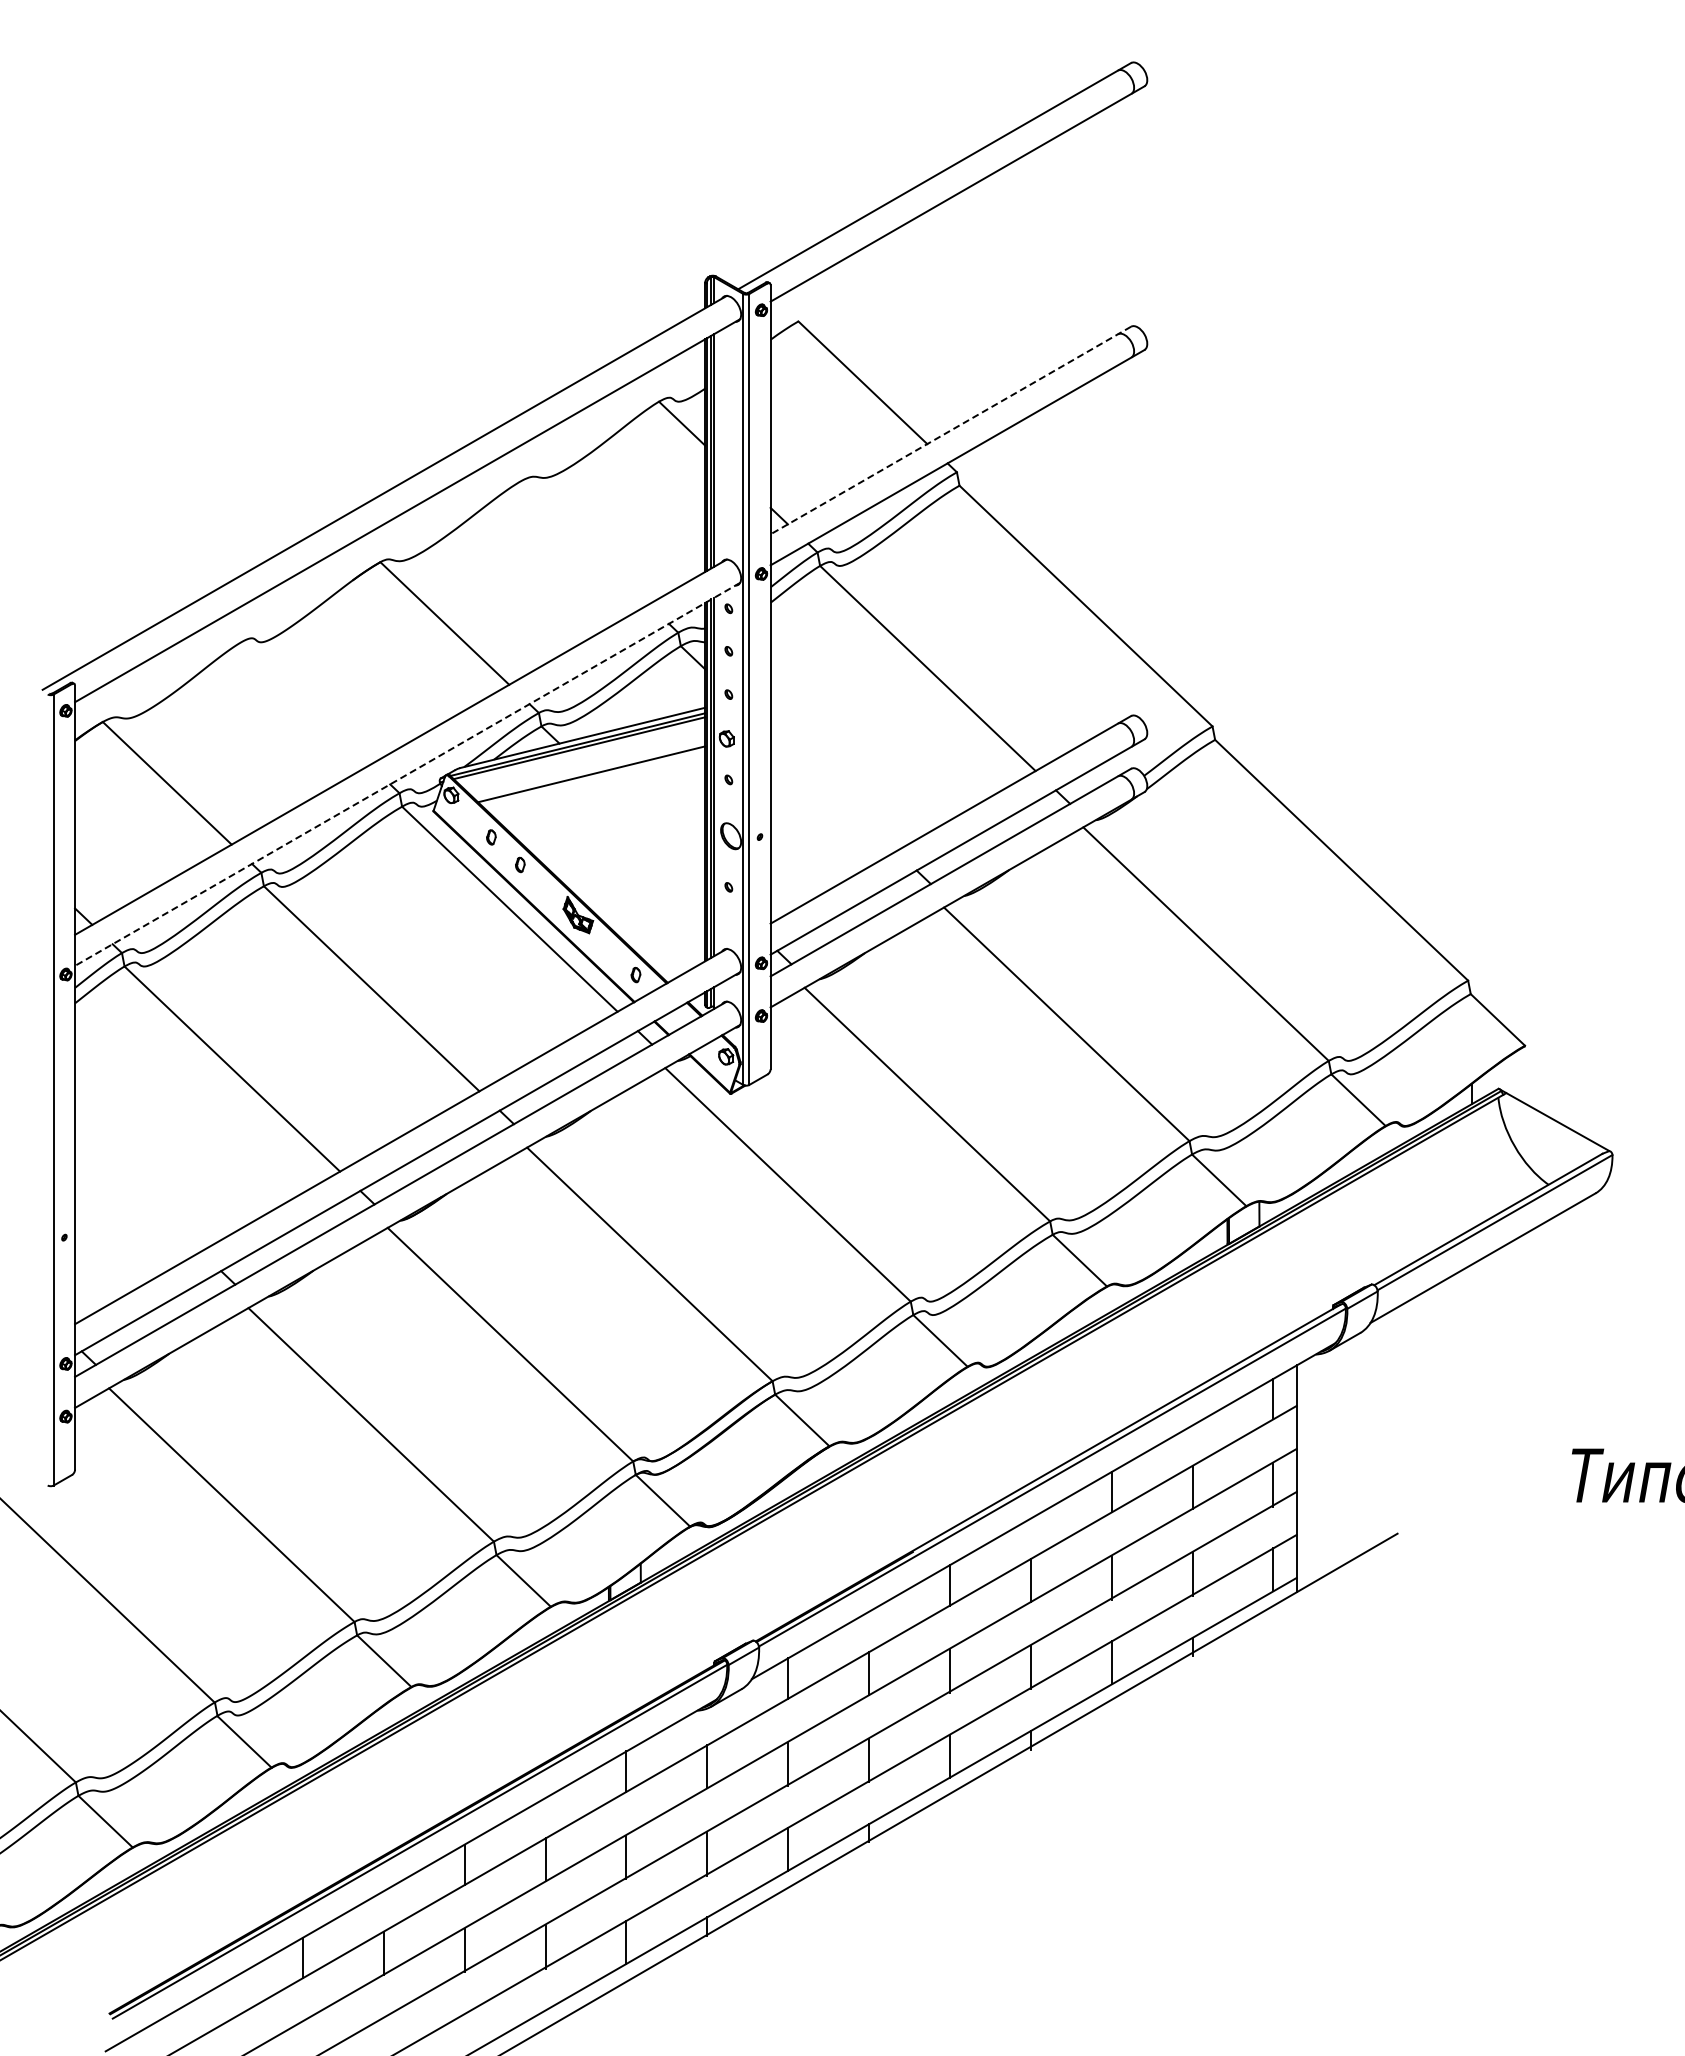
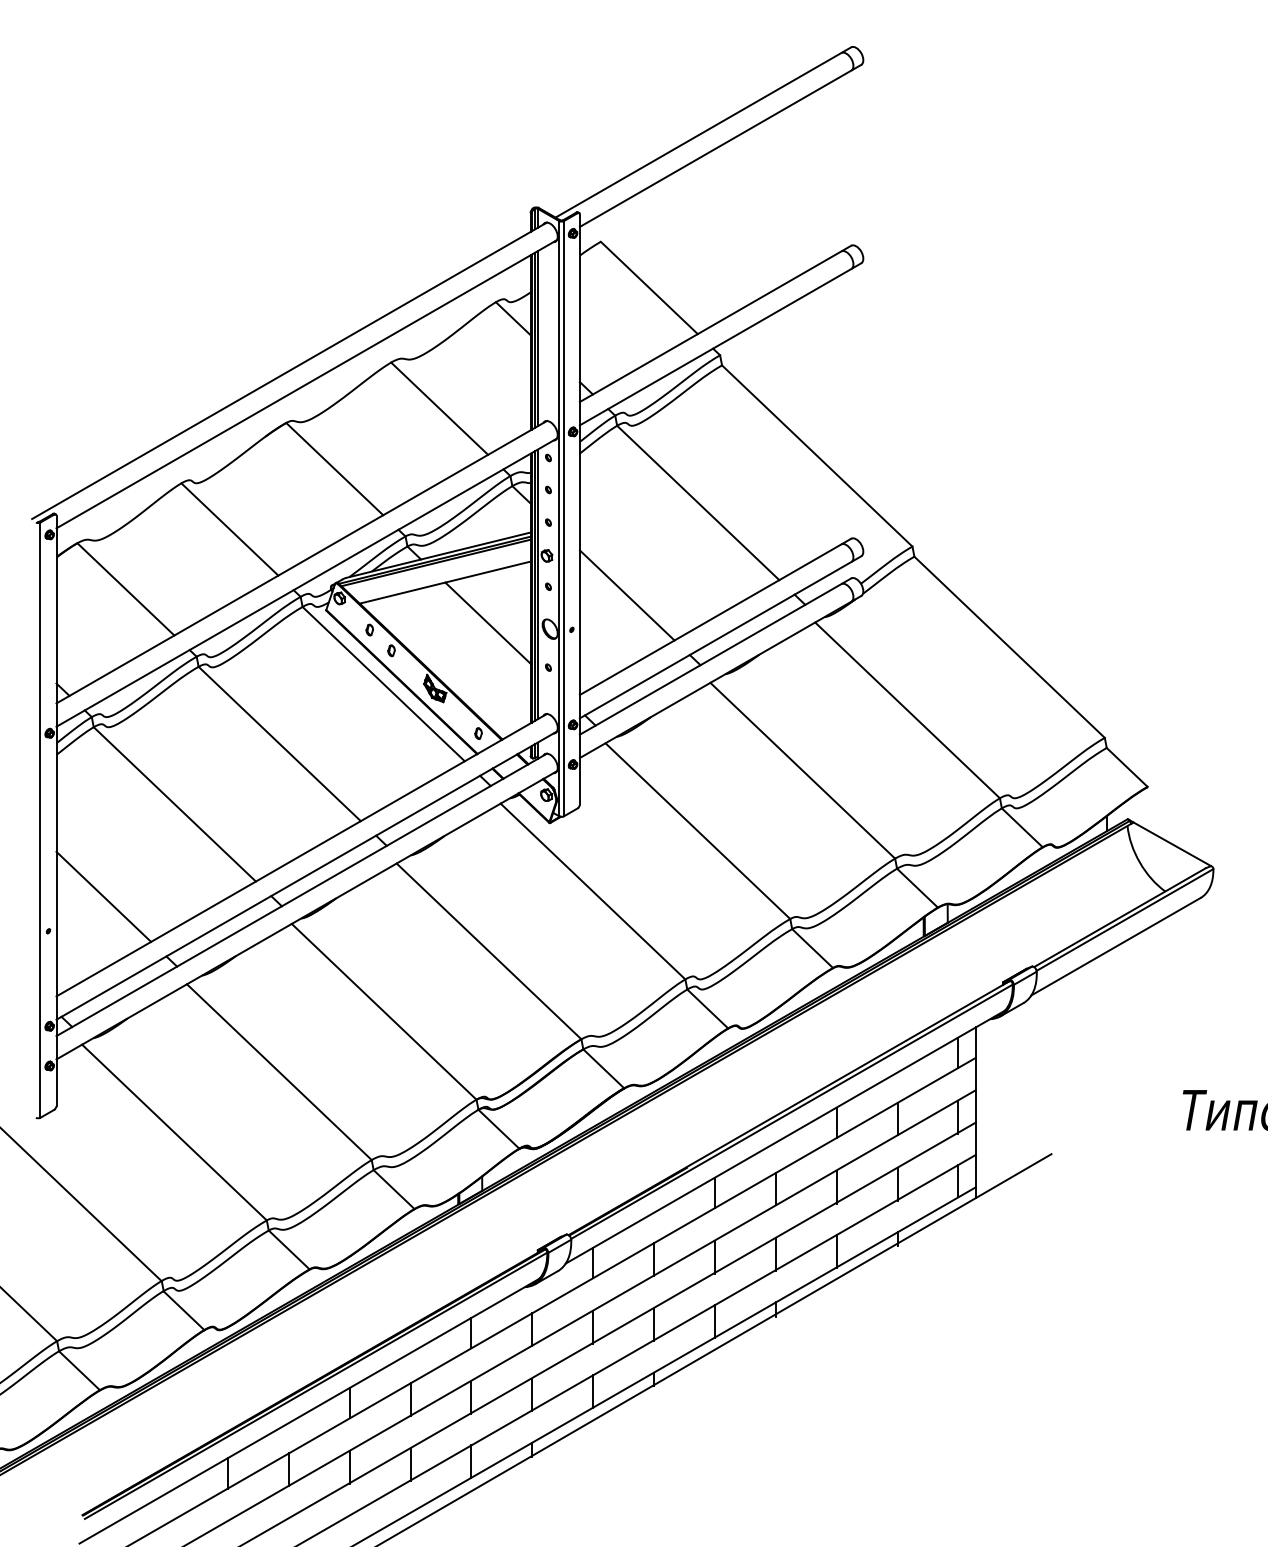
line: (950, 430) -> (715, 323), dashed -> solid
line: (583, 542) -> (439, 408), added
line: (305, 703) -> (229, 529), added
line: (407, 774) -> (306, 582), dashed -> solid
line: (833, 791) -> (627, 595), added
line: (648, 828) -> (488, 623), added
line: (137, 1191) -> (103, 896), added

